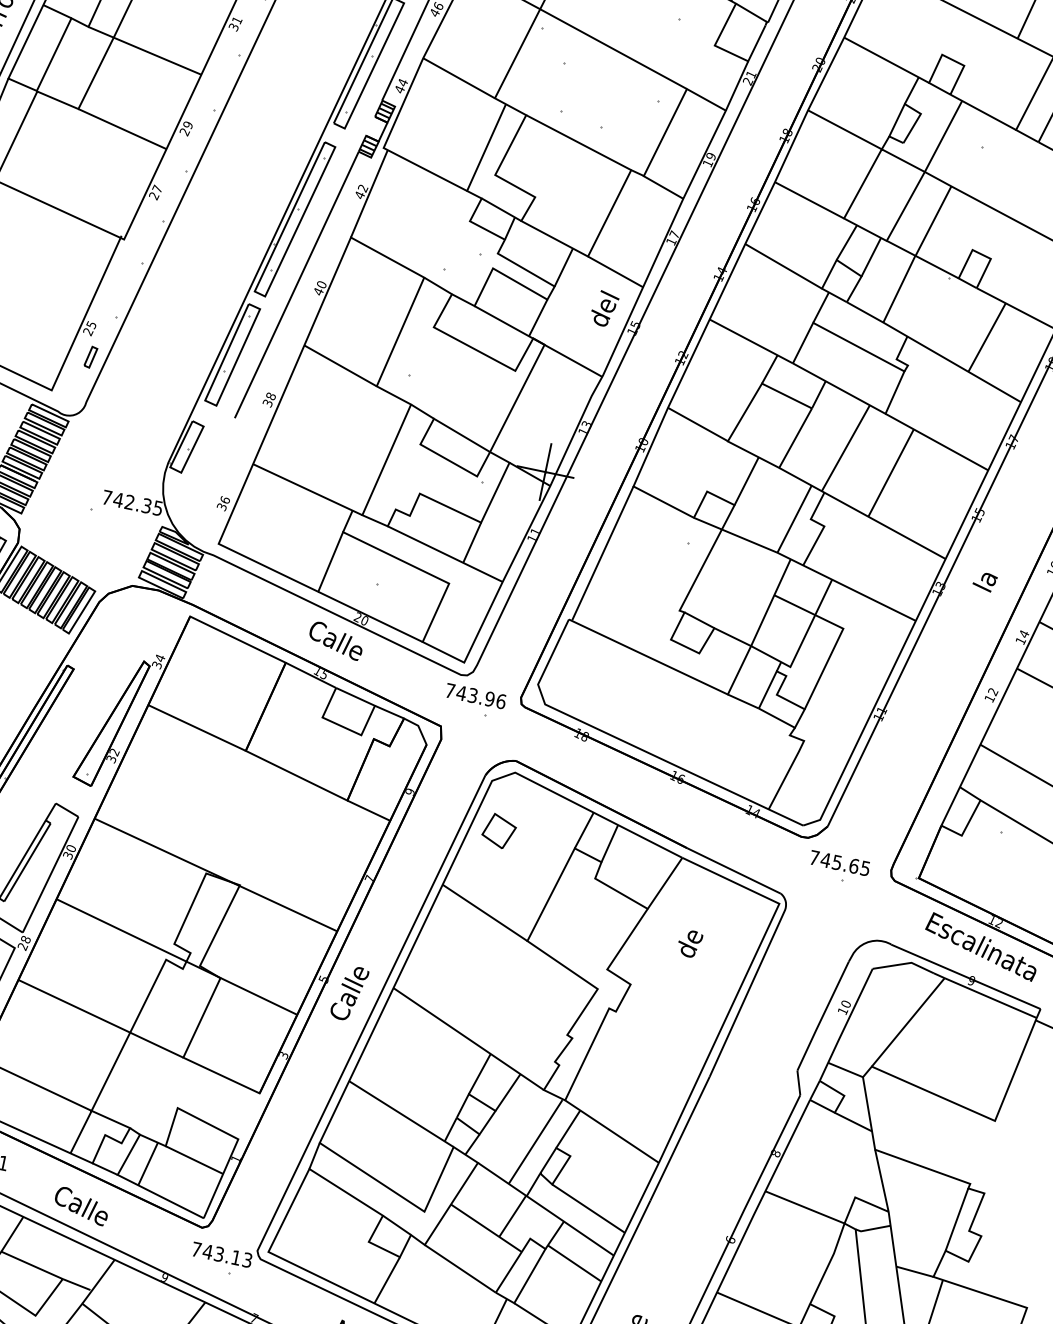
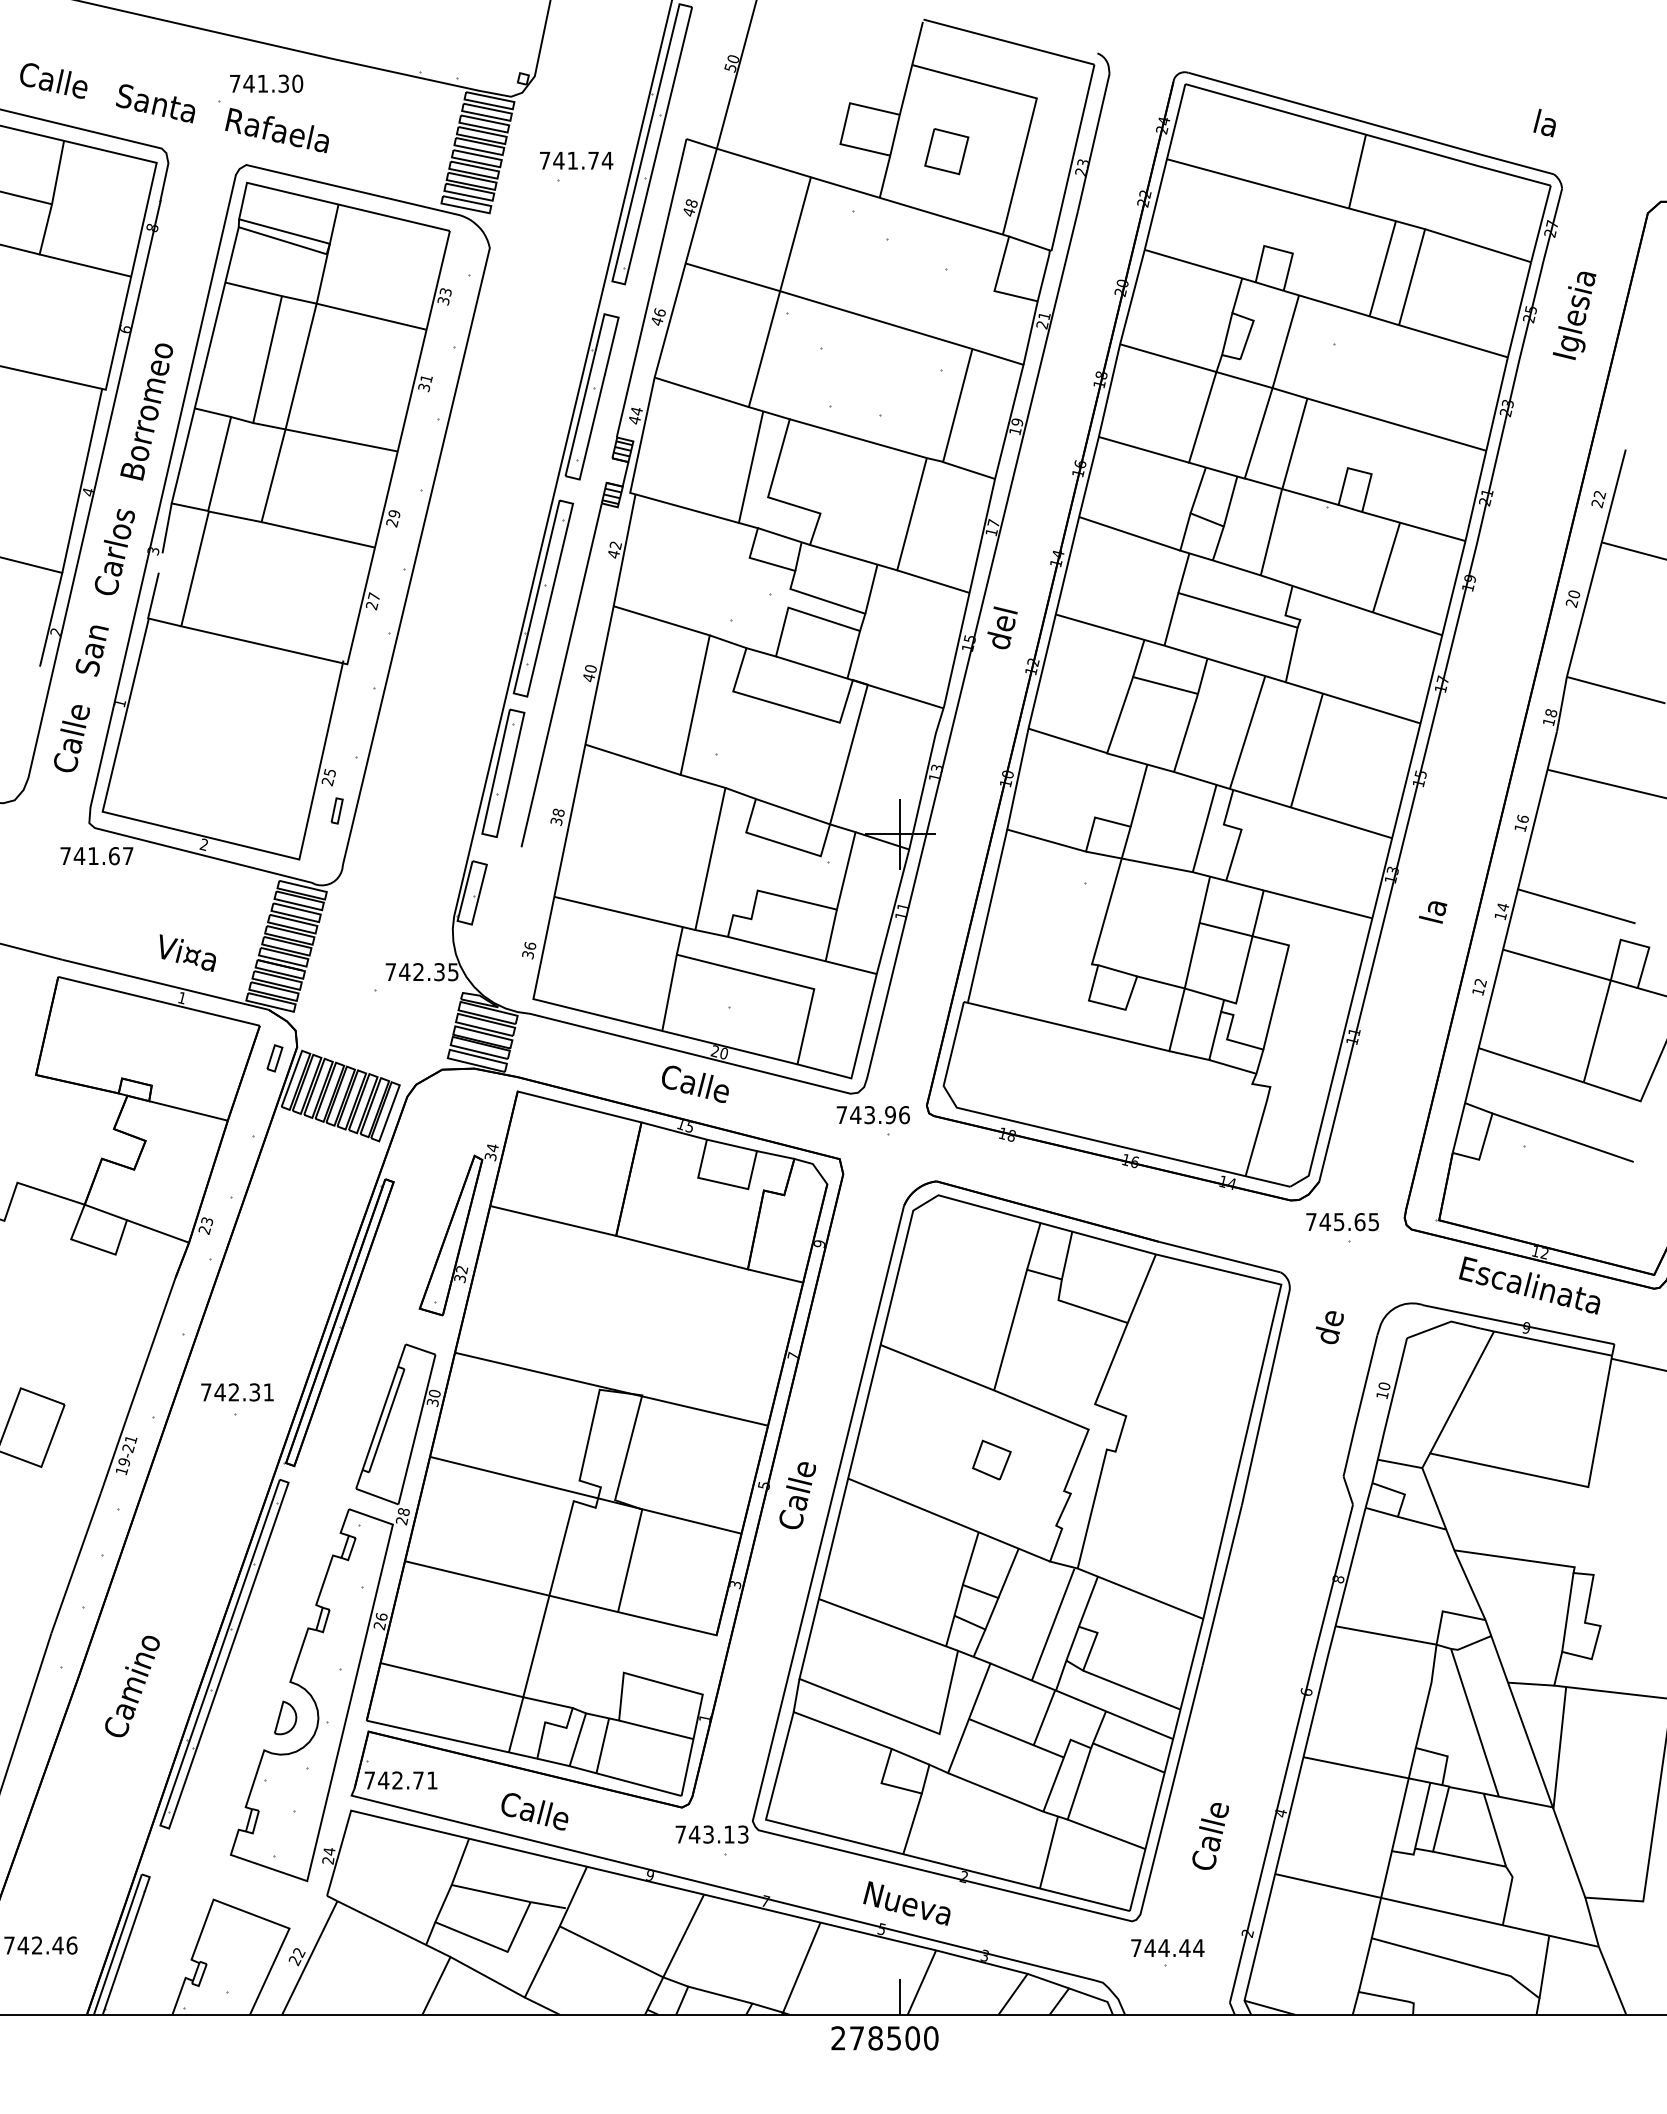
text: (604, 308) -> (1002, 627), moved
text: (985, 581) -> (1433, 912), moved
part: (498, 830) -> (991, 1459), moved
text: (689, 943) -> (1329, 1327), moved

